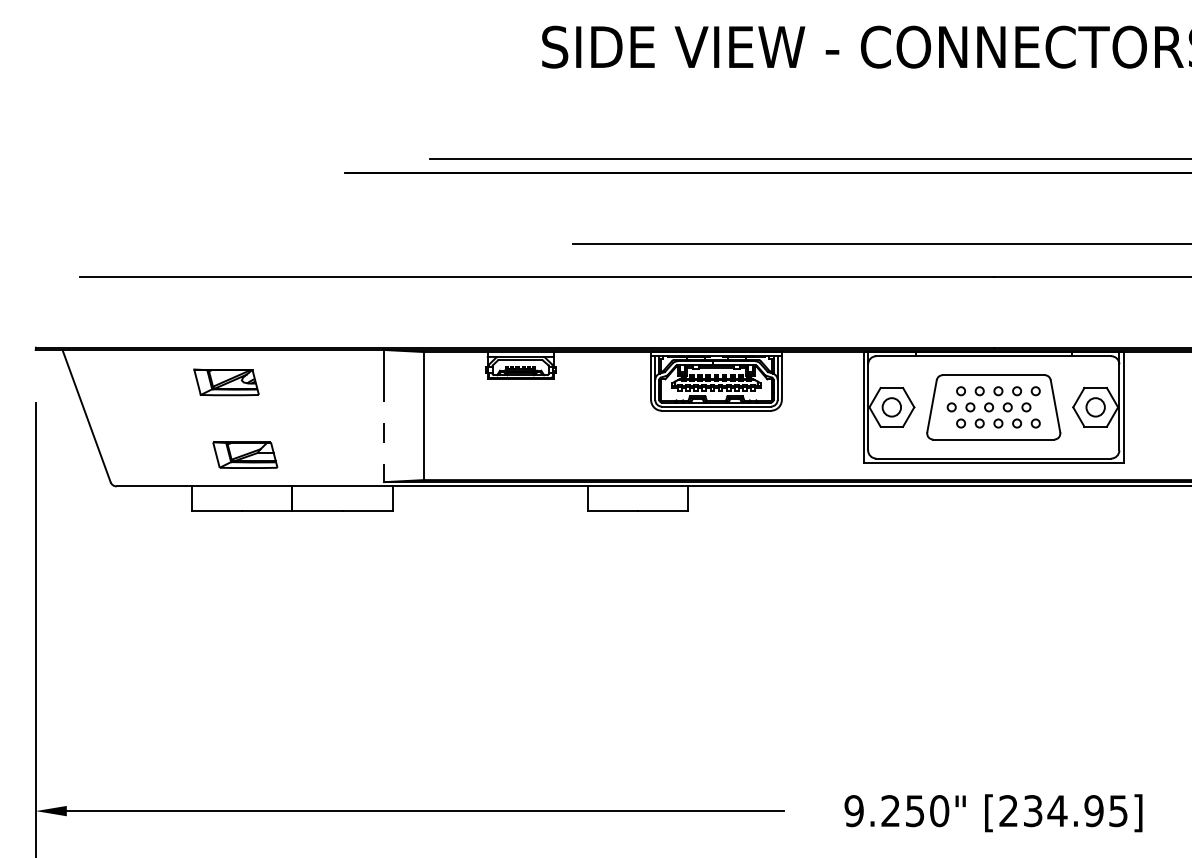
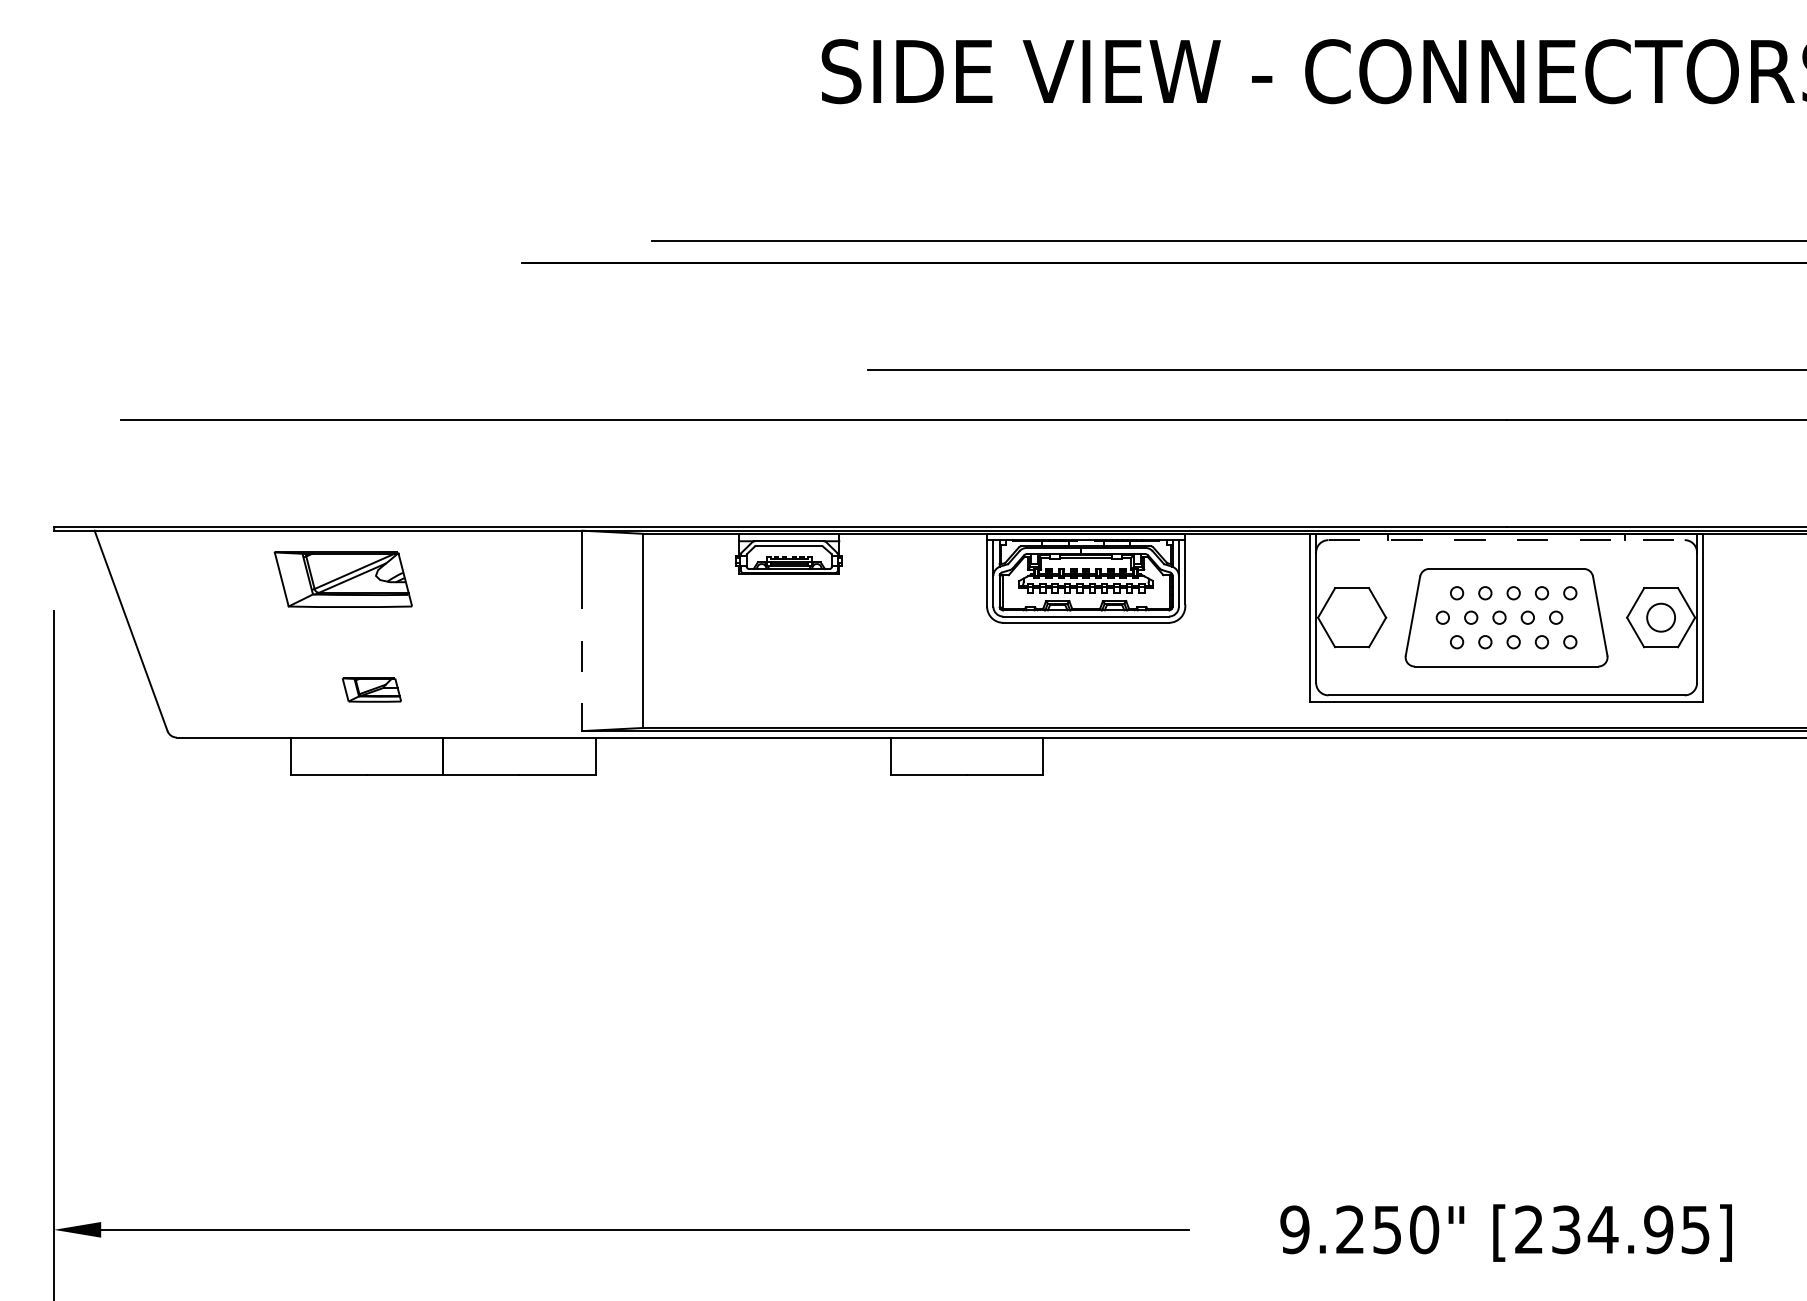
line: (994, 356) -> (1507, 540), solid -> dashed
part: (226, 382) -> (343, 579), size x1.4
circle: (891, 407) -> (1351, 617), removed
part: (245, 454) -> (372, 689), size x0.6

